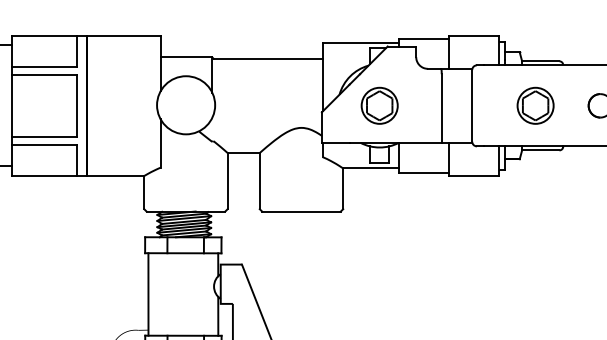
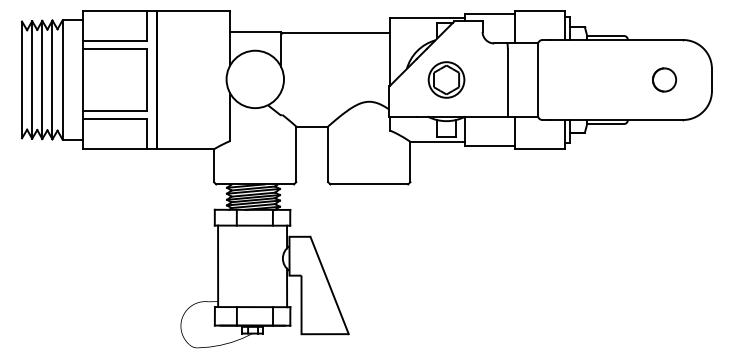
part: (535, 105) -> (600, 79), removed

